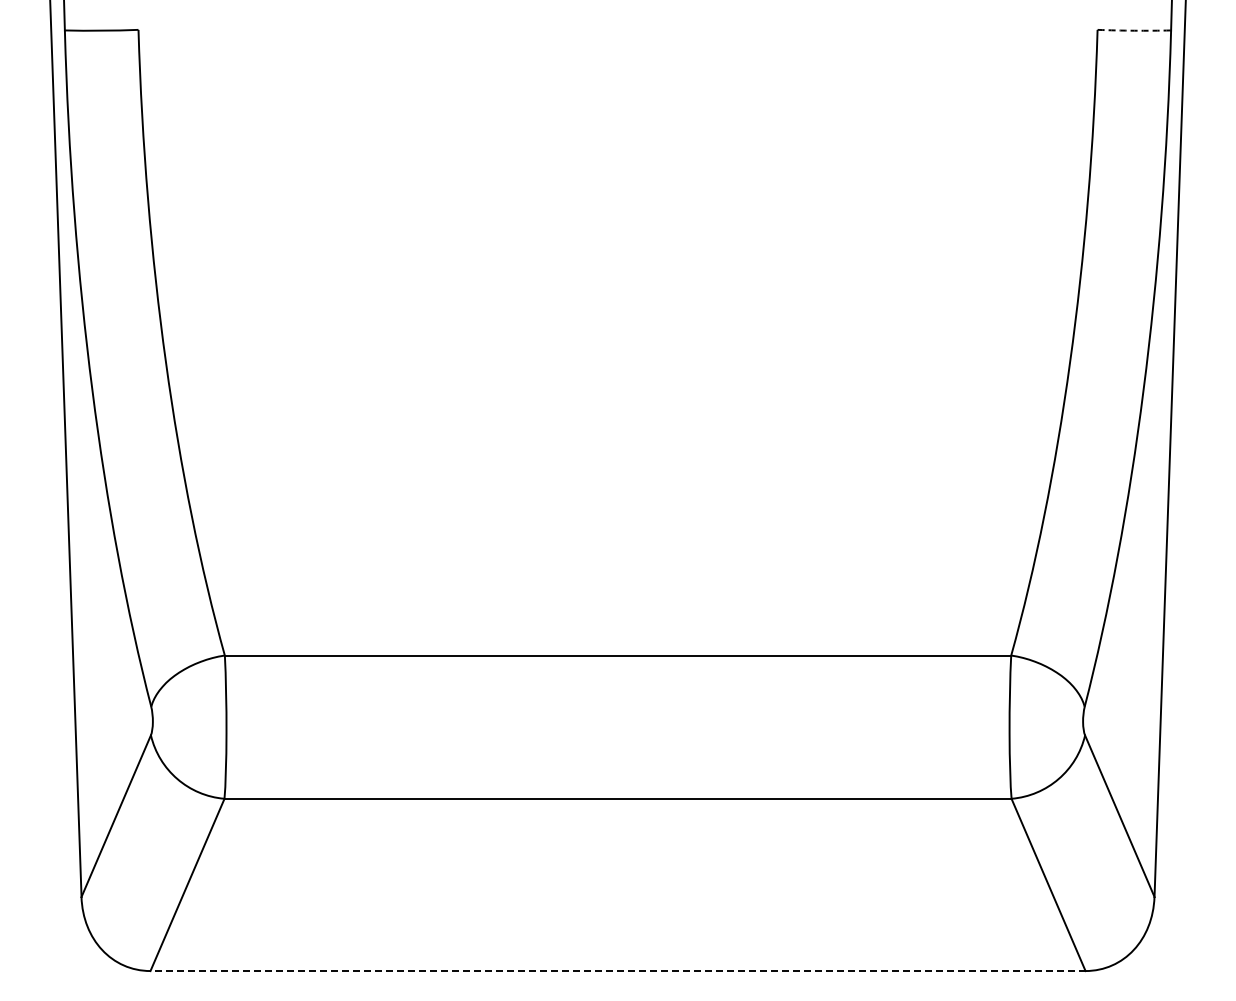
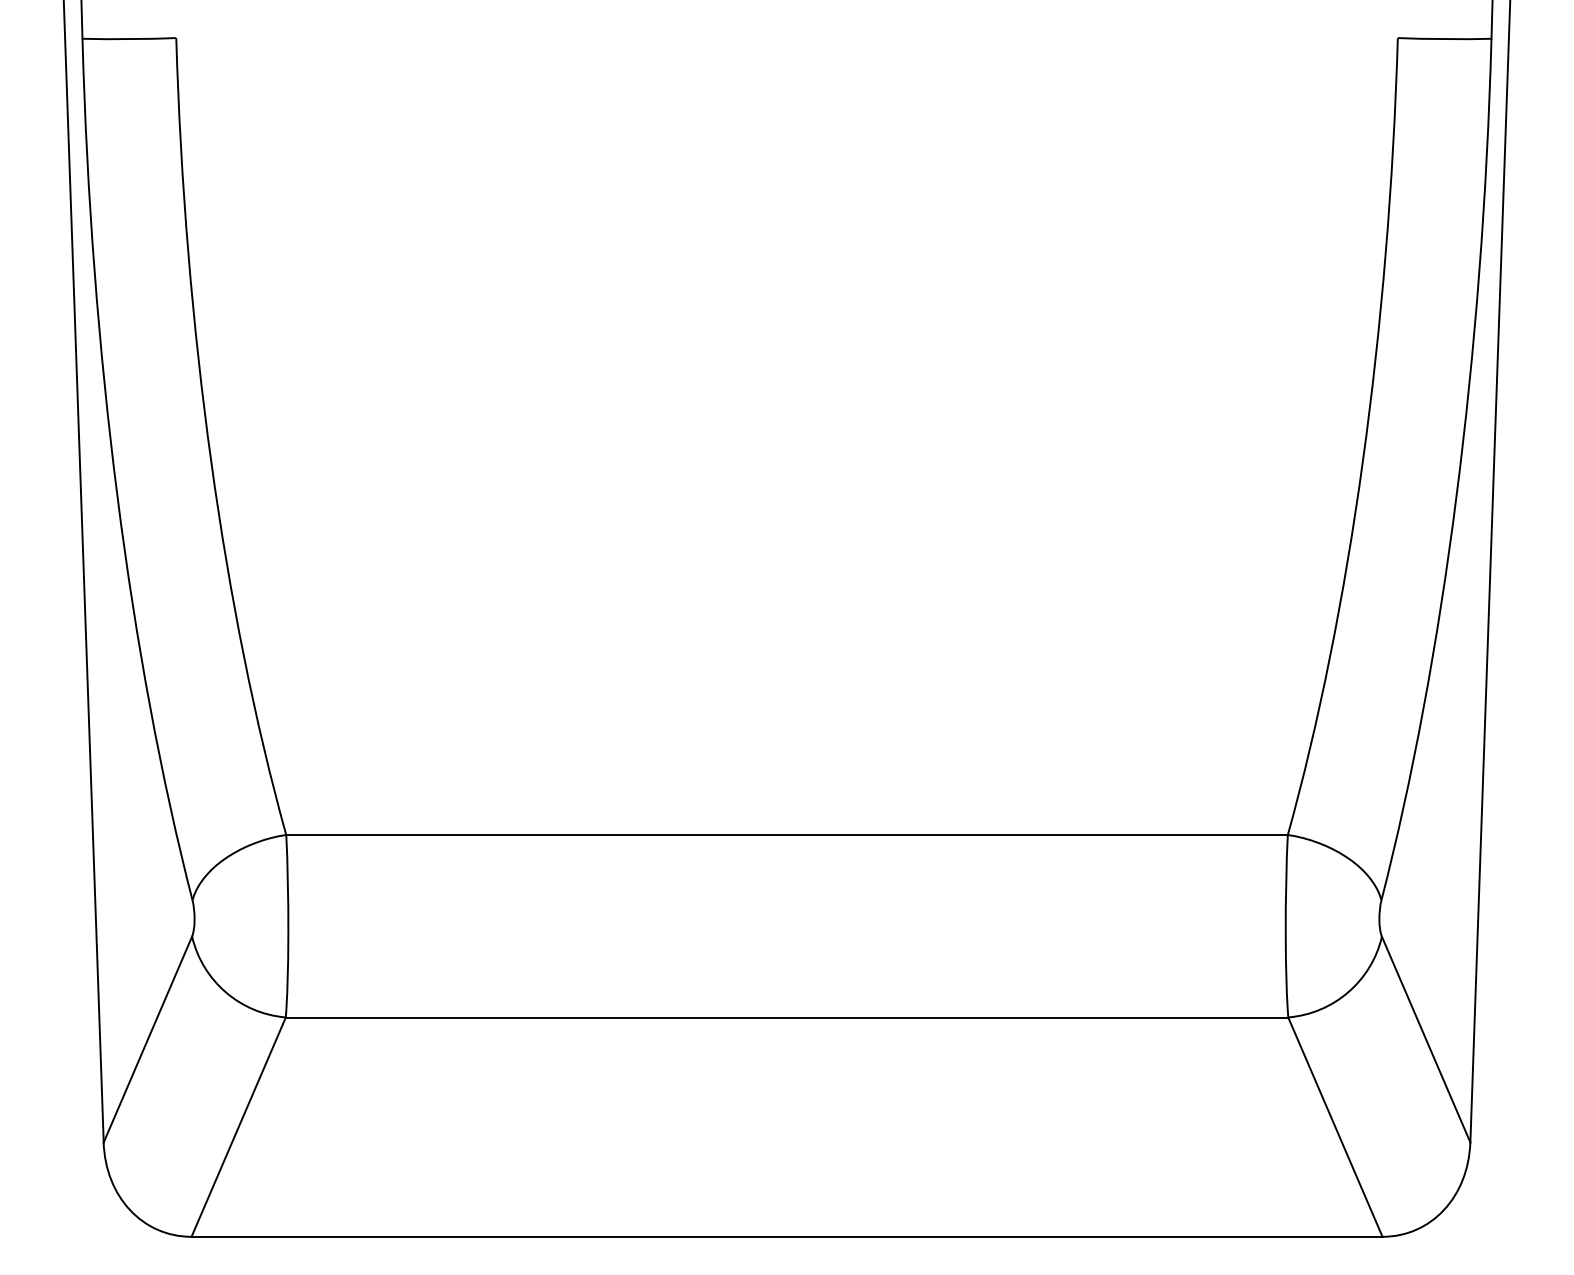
arc: (1134, 30) -> (1444, 38), dashed -> solid
line: (618, 971) -> (787, 1237), dashed -> solid

